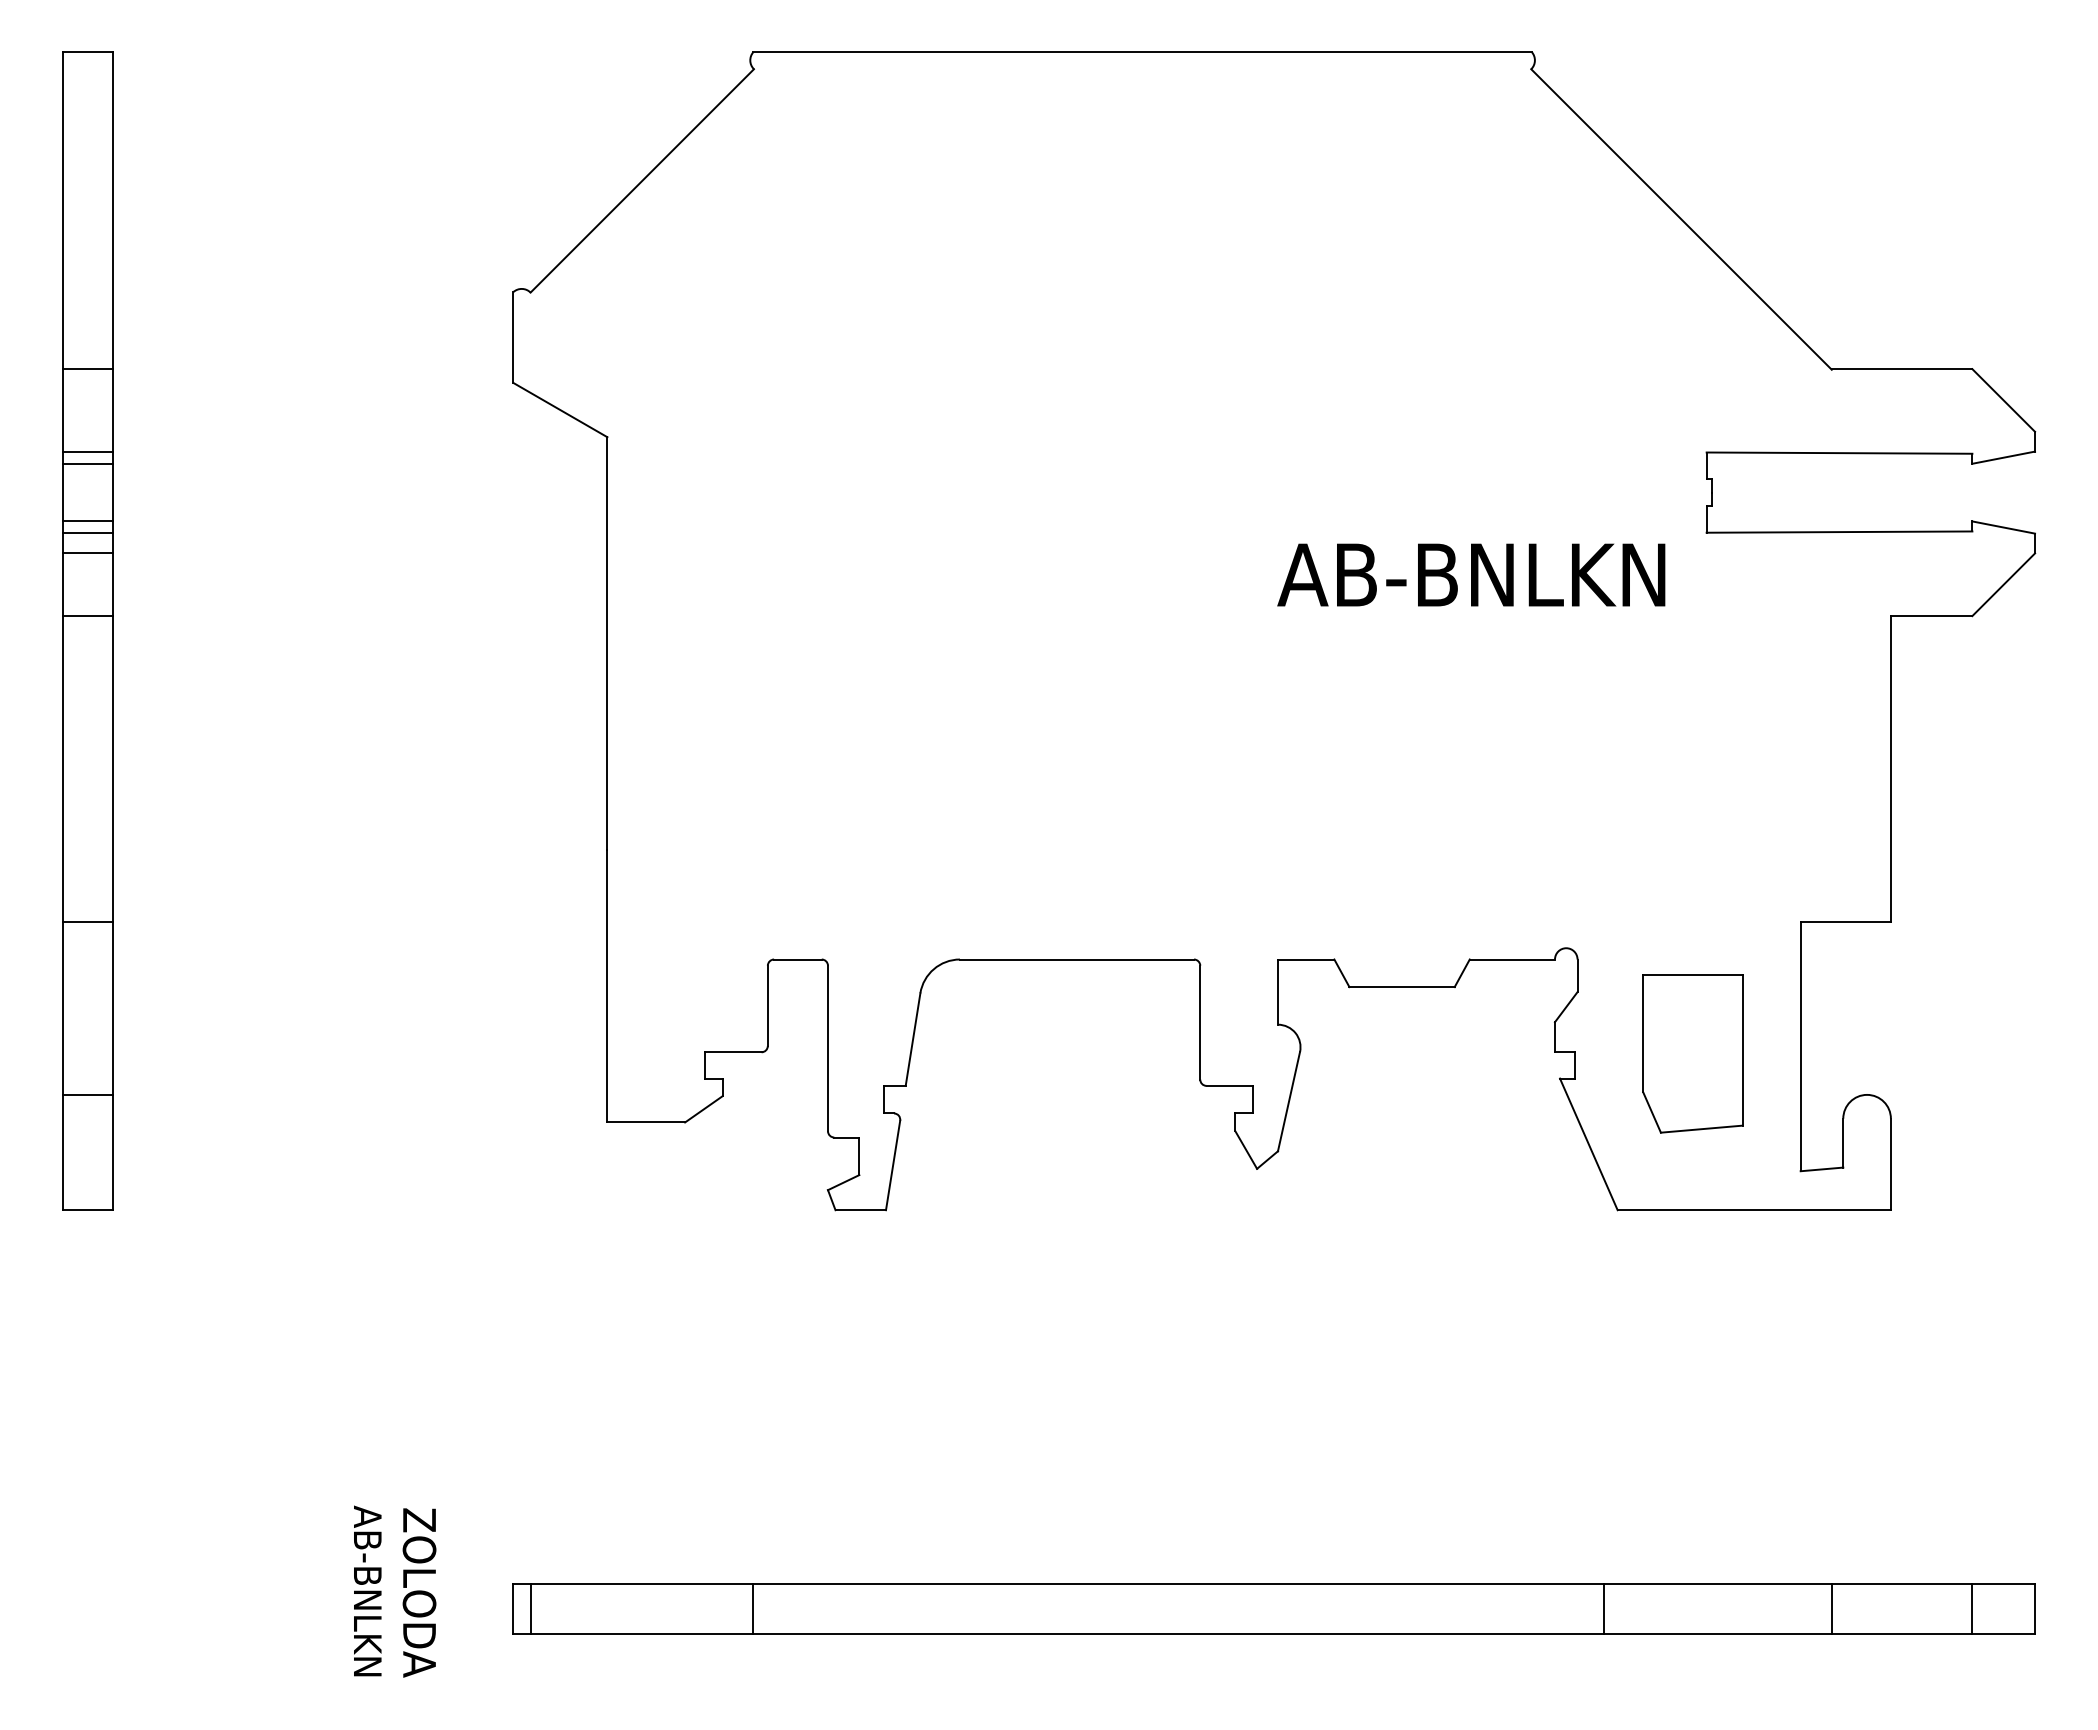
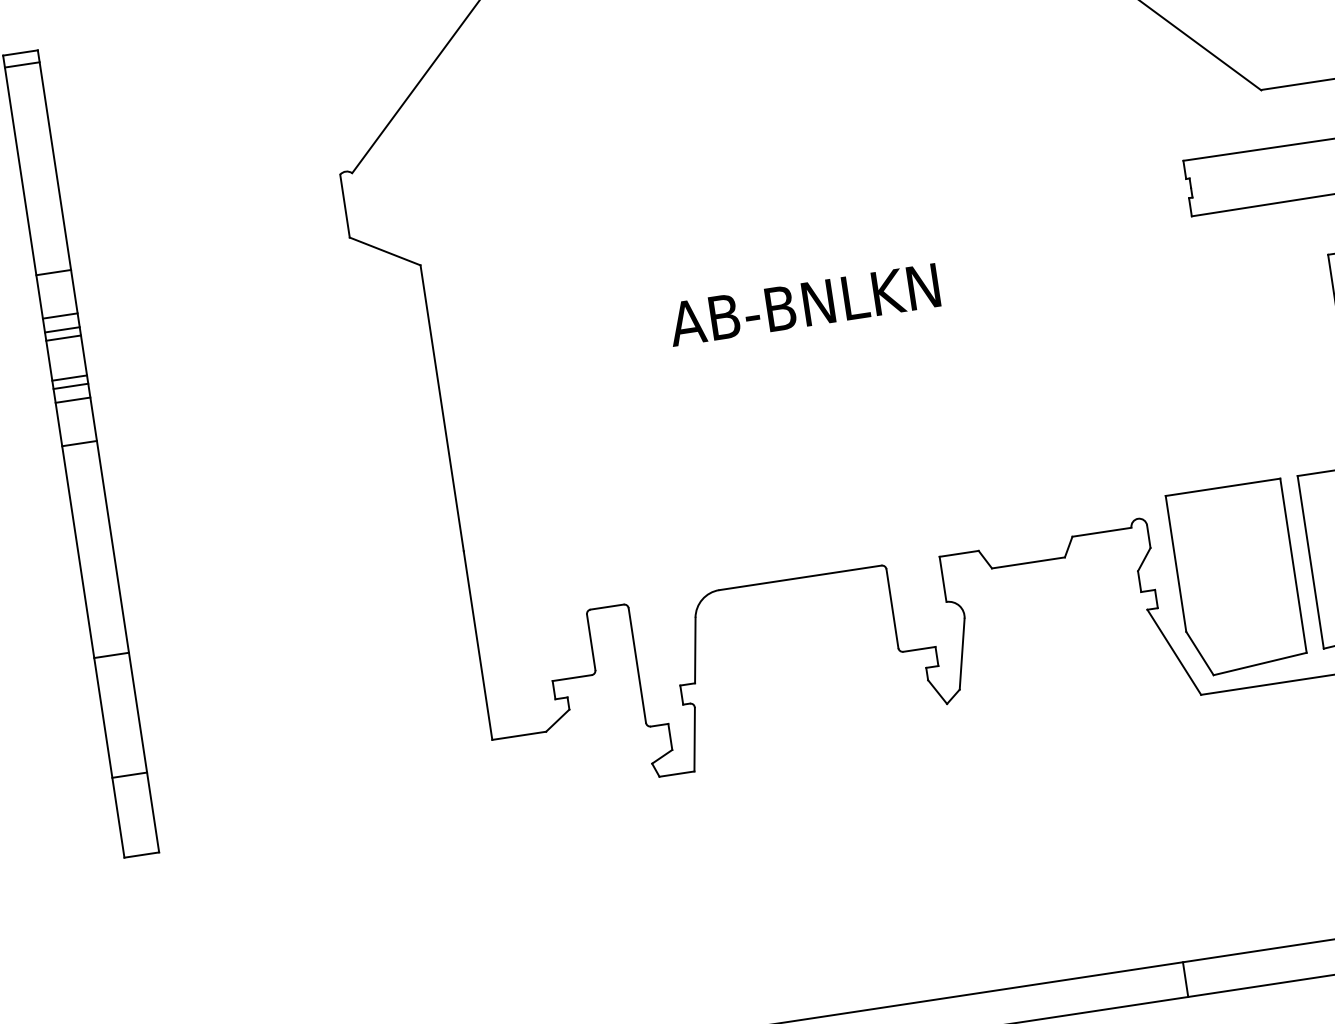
line: (87, 69) -> (21, 65), added
line: (87, 431) -> (59, 315), added
text: (1471, 574) -> (804, 304), moved
part: (1692, 1053) -> (1236, 578), size x1.67
line: (1603, 1608) -> (1185, 979), moved

